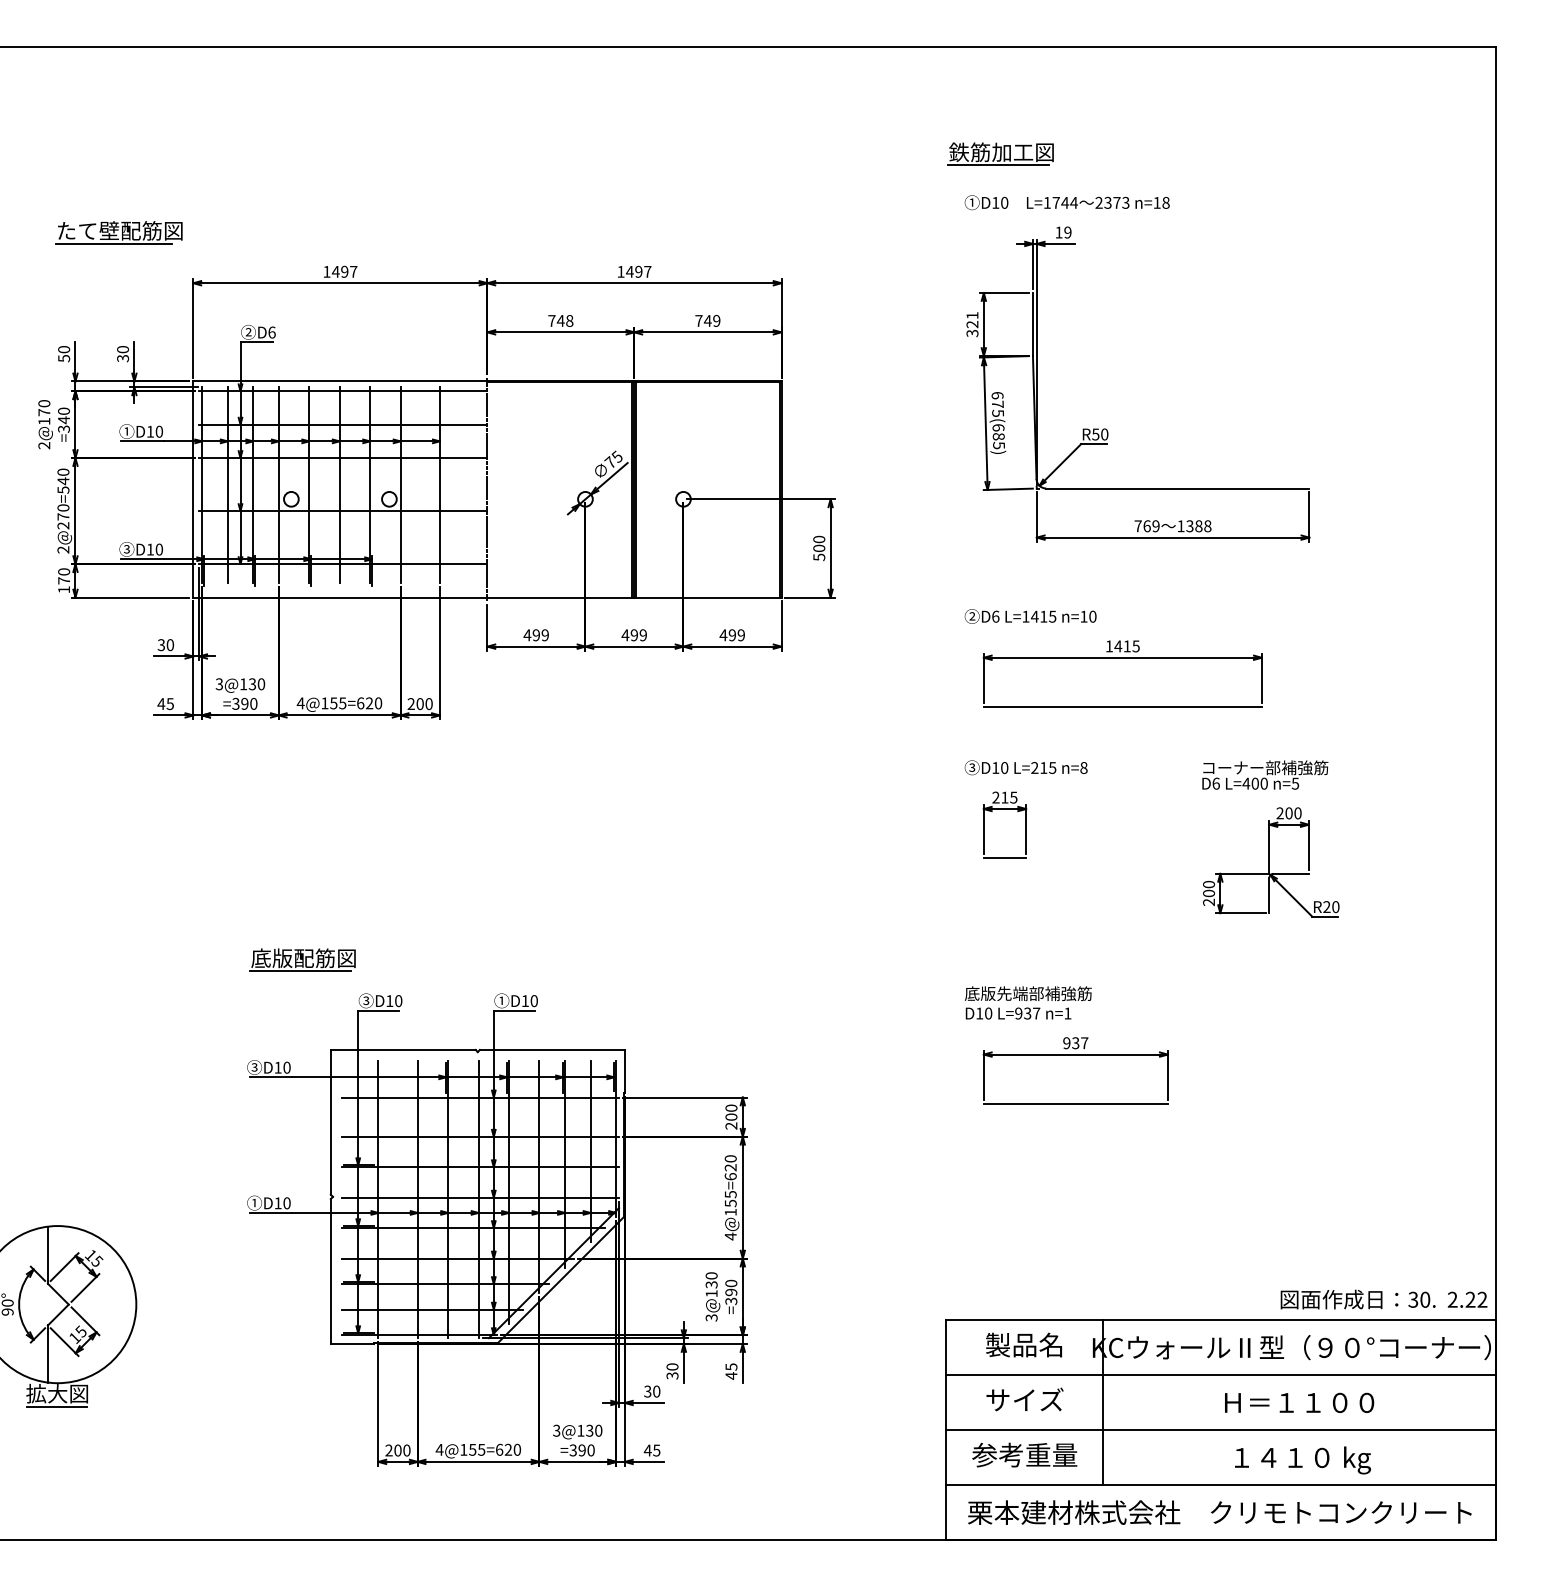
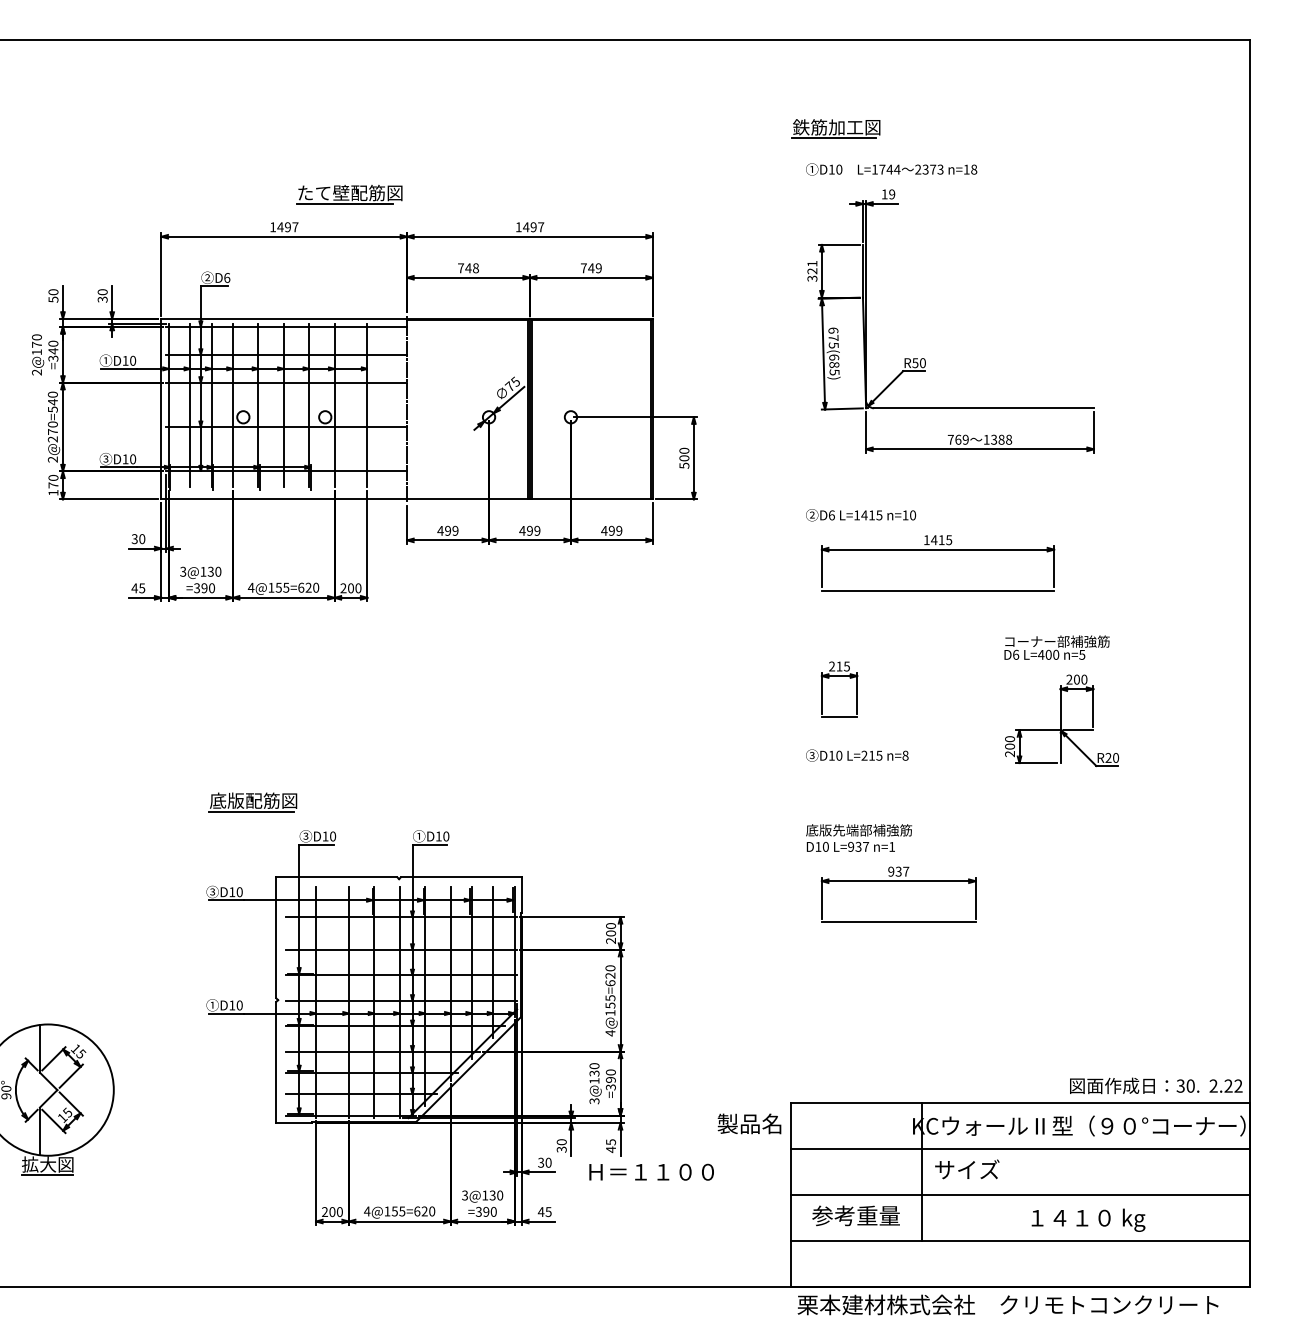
part: (119, 232) -> (349, 194), moved
text: (1026, 767) -> (857, 755), moved
text: (1024, 1344) -> (749, 1123), moved
text: (1025, 1399) -> (967, 1169), moved
text: (1299, 1402) -> (651, 1171), moved
text: (1219, 1512) -> (1007, 1304), moved

